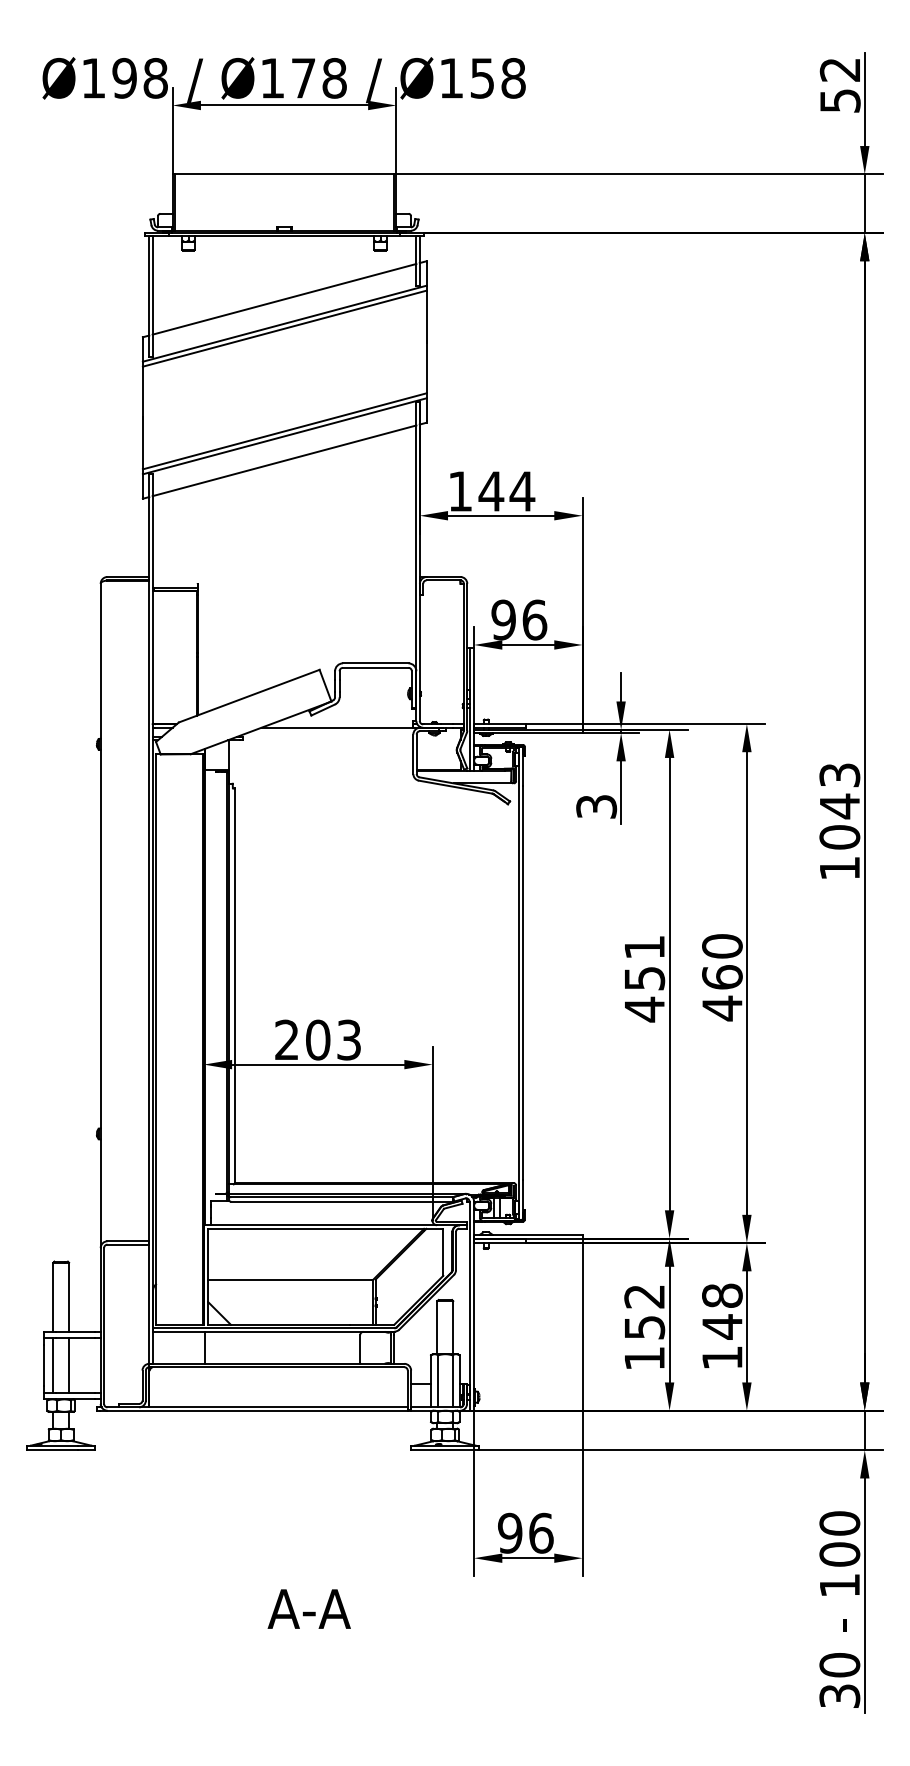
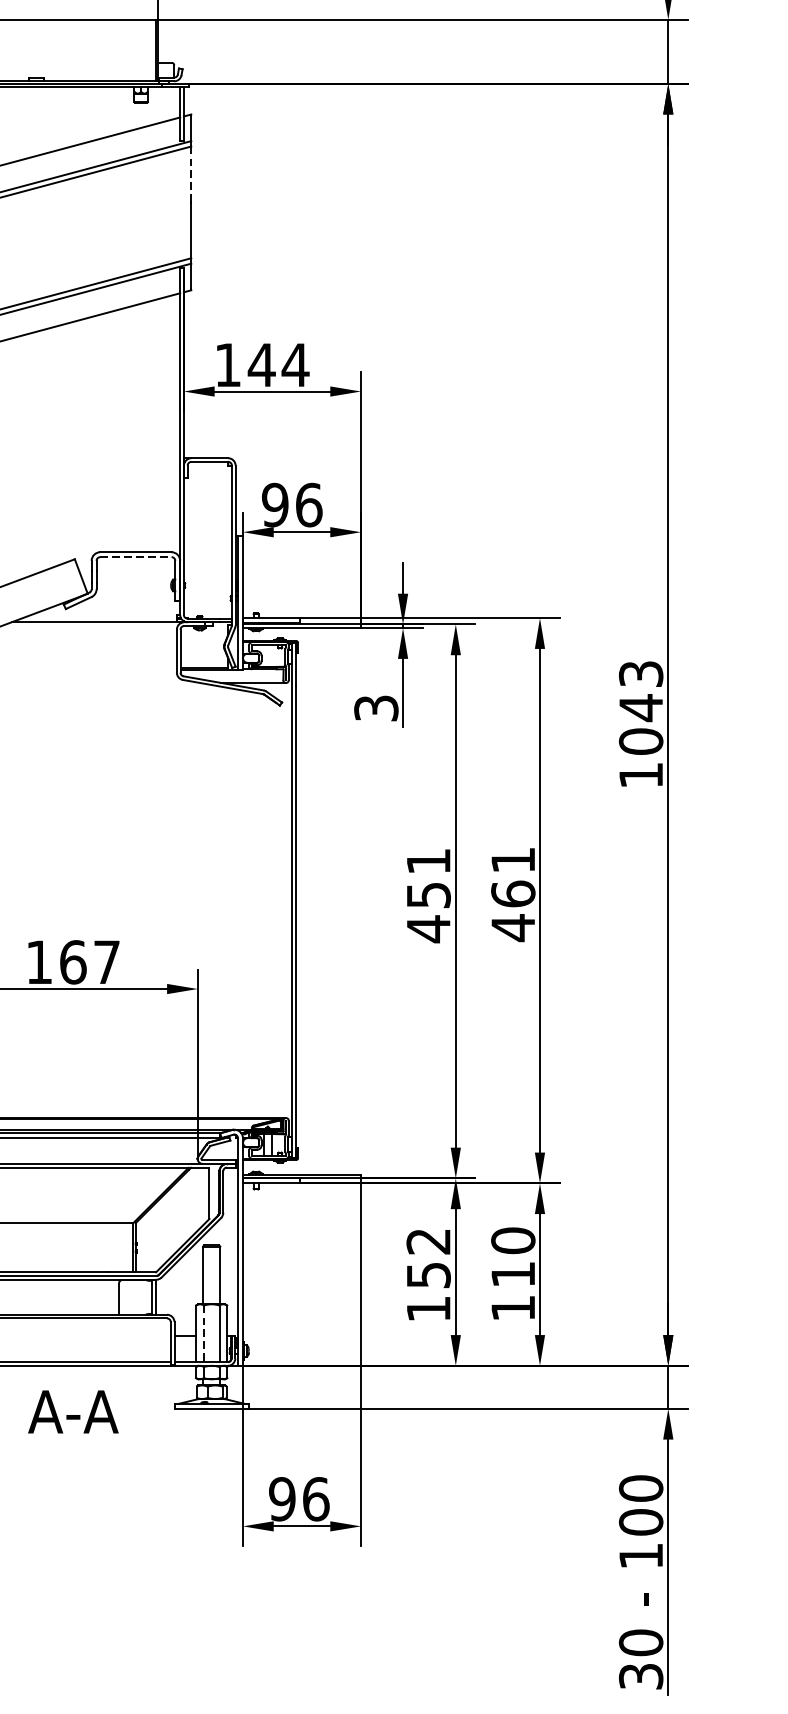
line: (426, 316) -> (191, 174), solid -> dashed
line: (375, 667) -> (135, 556), solid -> dashed
text: (722, 946) -> (513, 860), 460 -> 461
text: (317, 1039) -> (72, 961), 203 -> 167
text: (722, 1311) -> (513, 1257), 148 -> 110
line: (438, 1381) -> (204, 1334), solid -> dashed
text: (308, 1608) -> (72, 1411), moved

